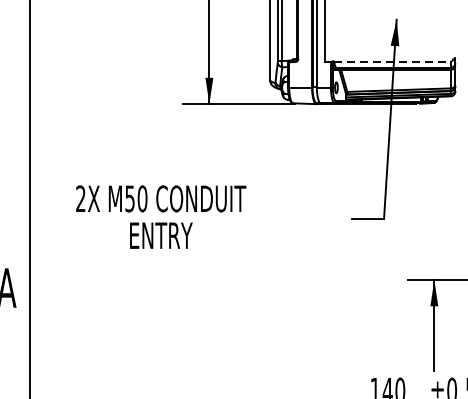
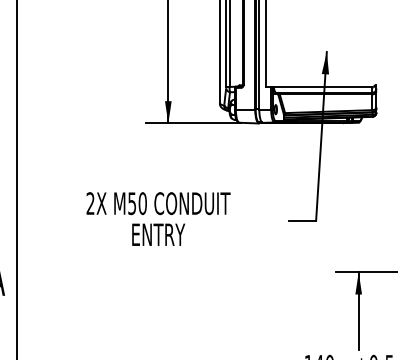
line: (392, 61) -> (323, 87), dashed -> solid
text: (161, 216) -> (158, 218), moved

